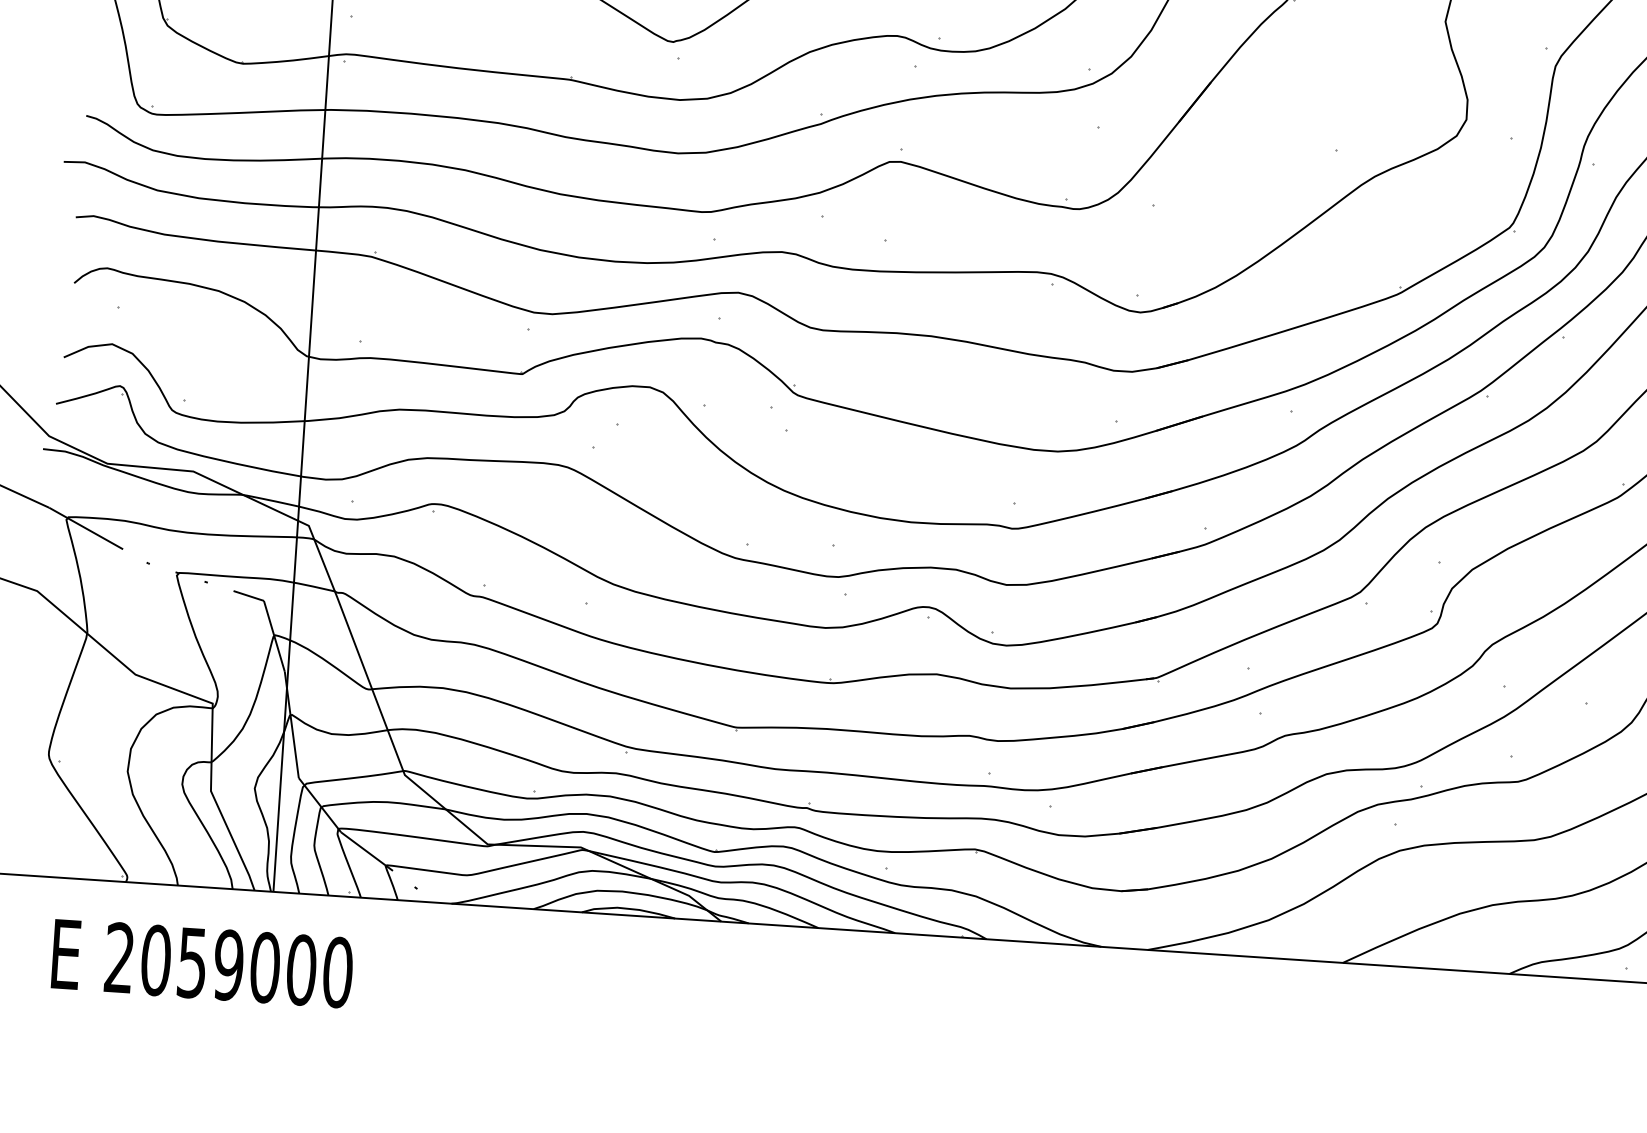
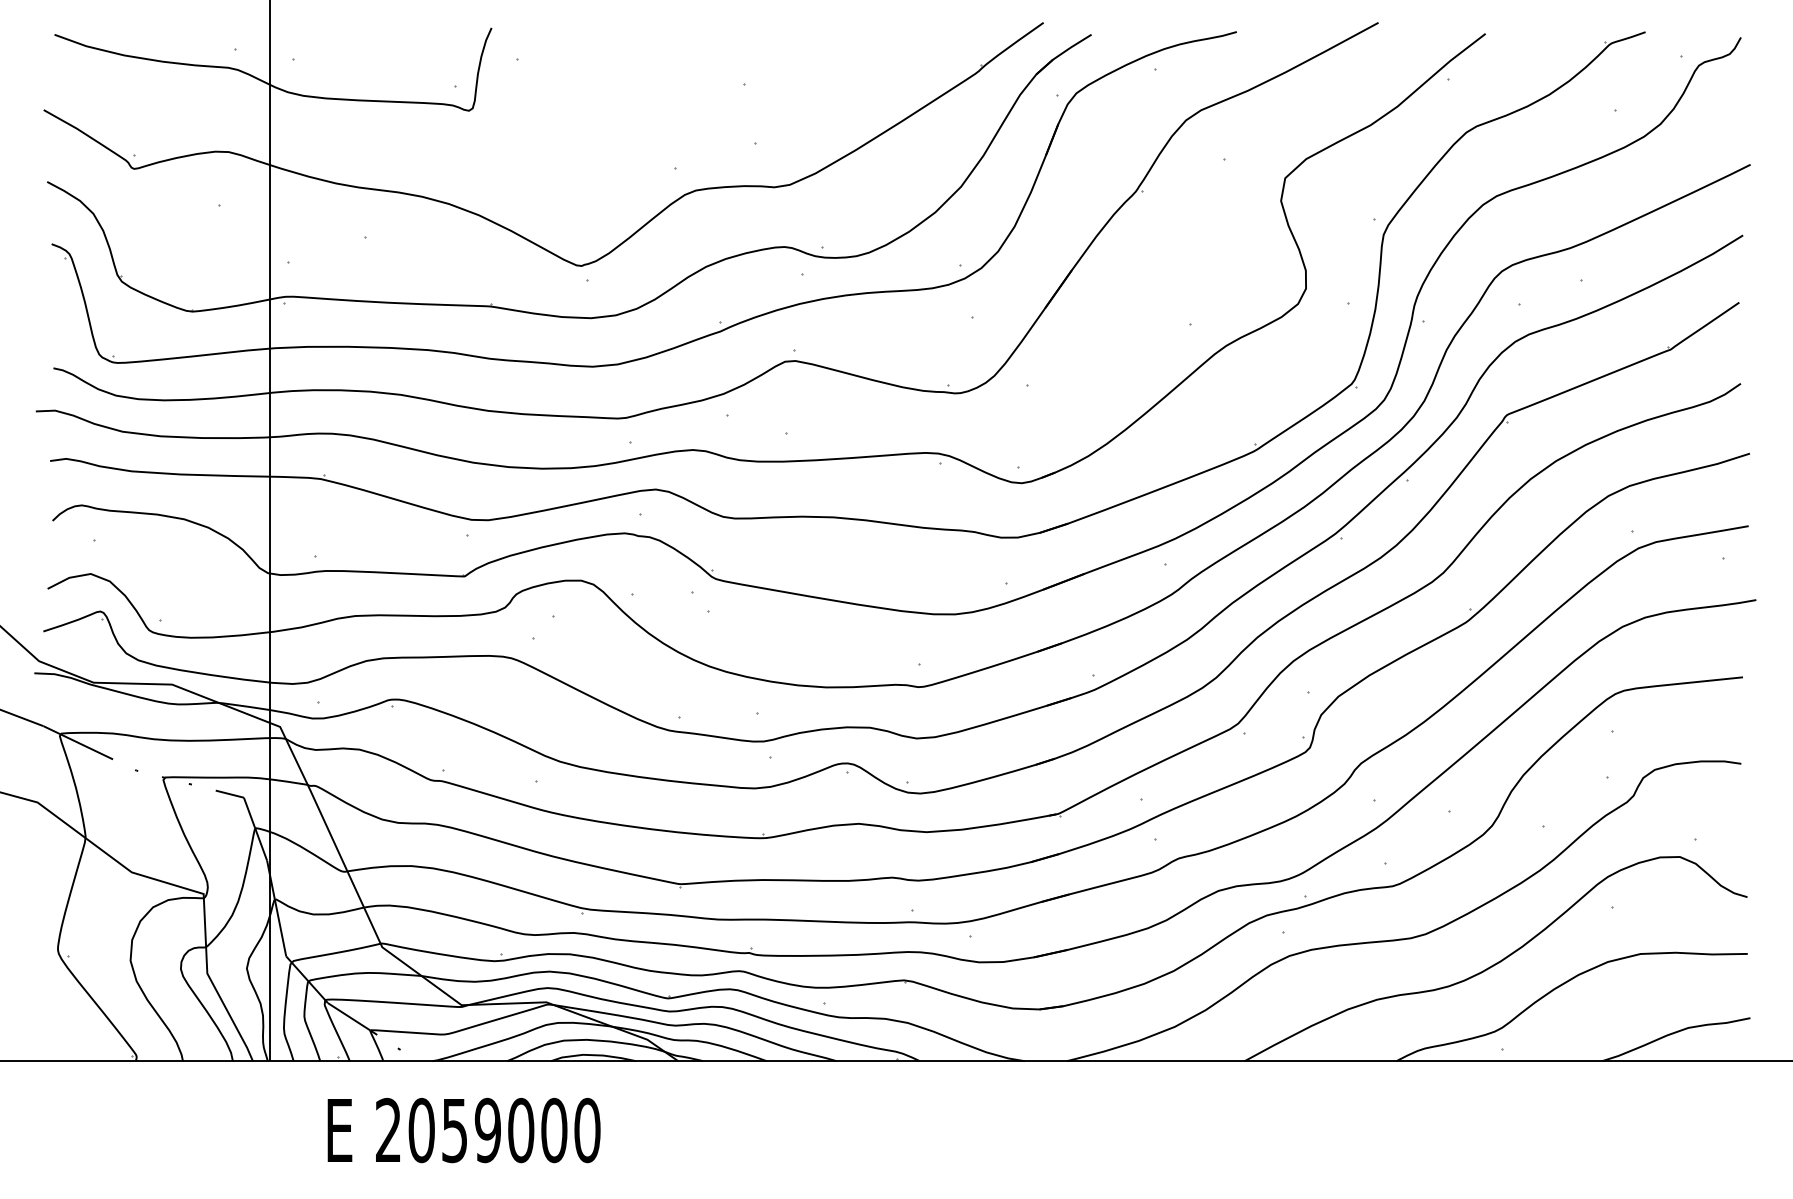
text: (201, 963) -> (463, 1130), moved

